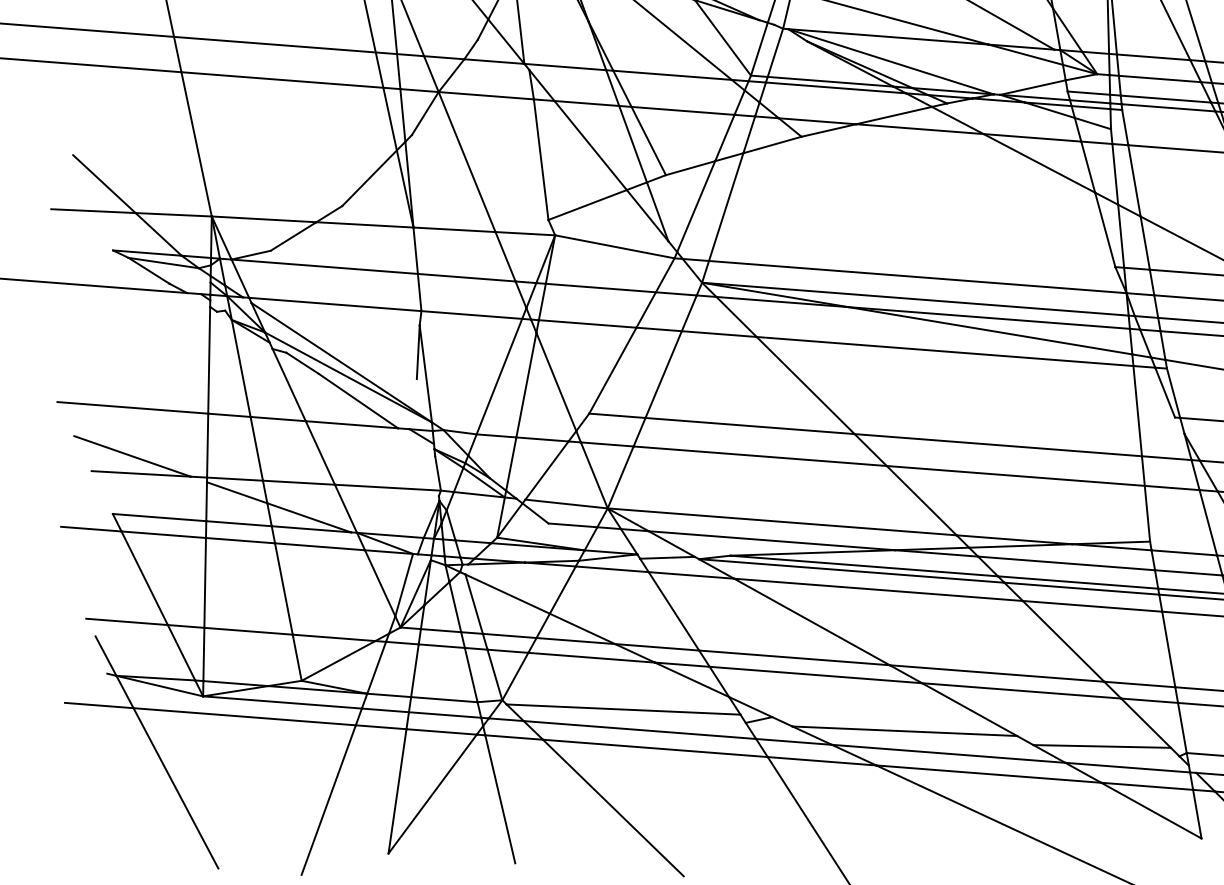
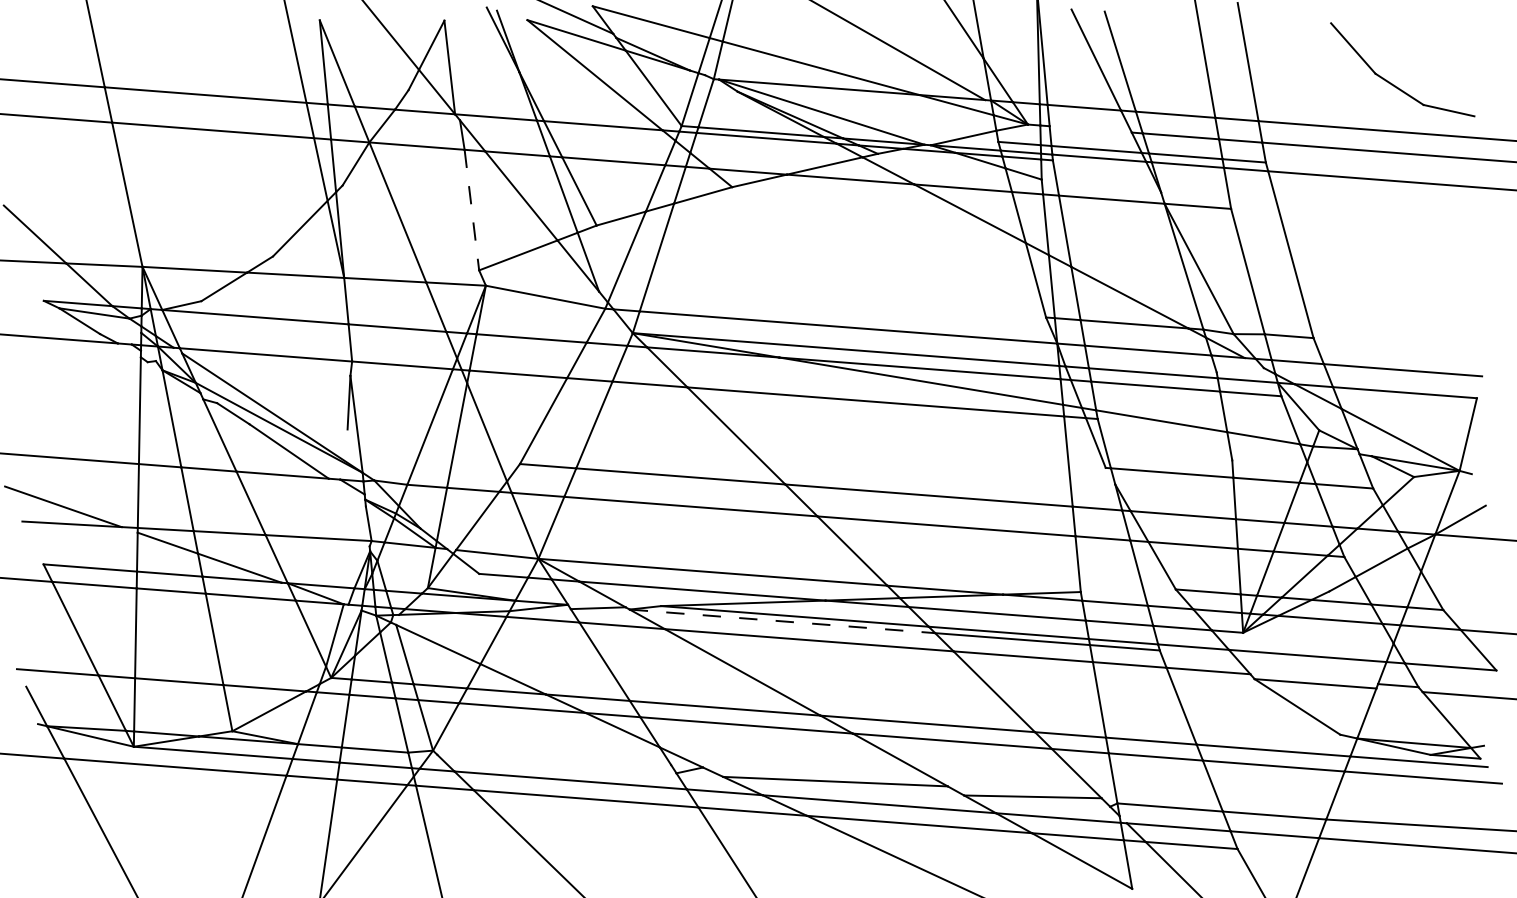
line: (1159, 79) -> (1090, 129), removed
line: (540, 160) -> (471, 210), solid -> dashed
line: (851, 571) -> (782, 621), solid -> dashed
line: (623, 709) -> (554, 759), removed

